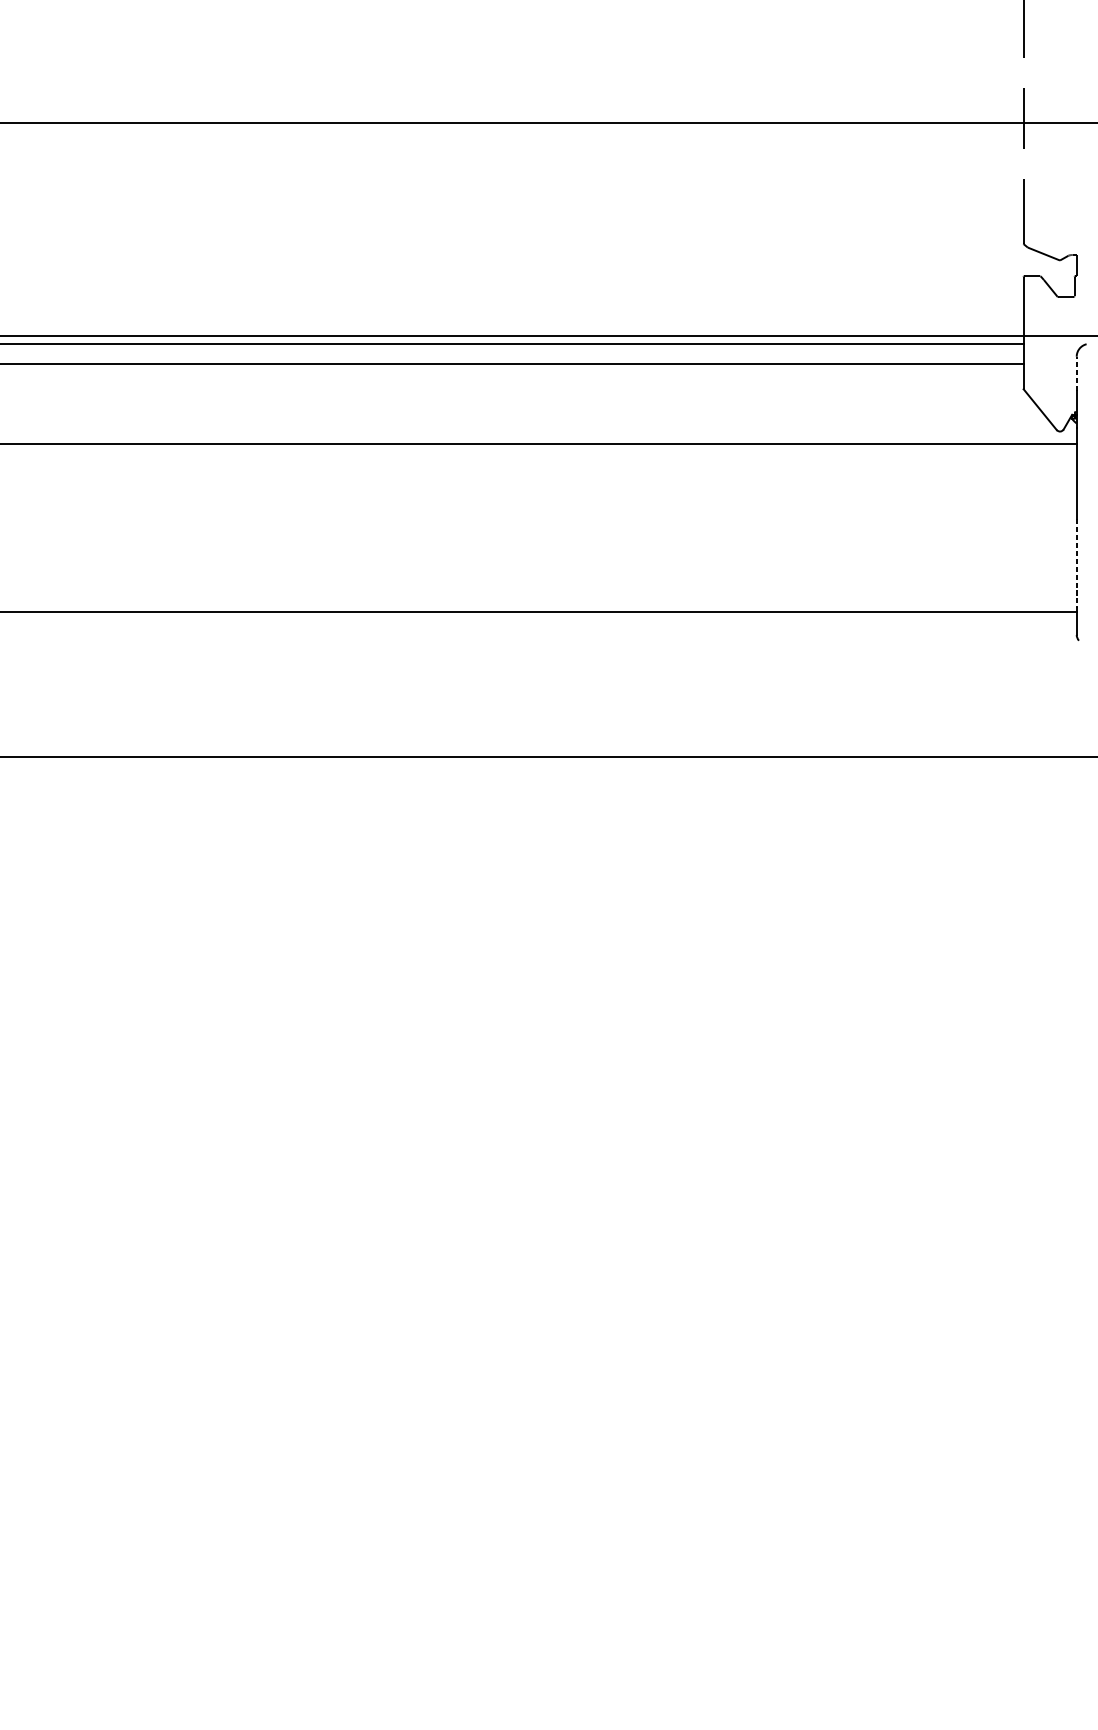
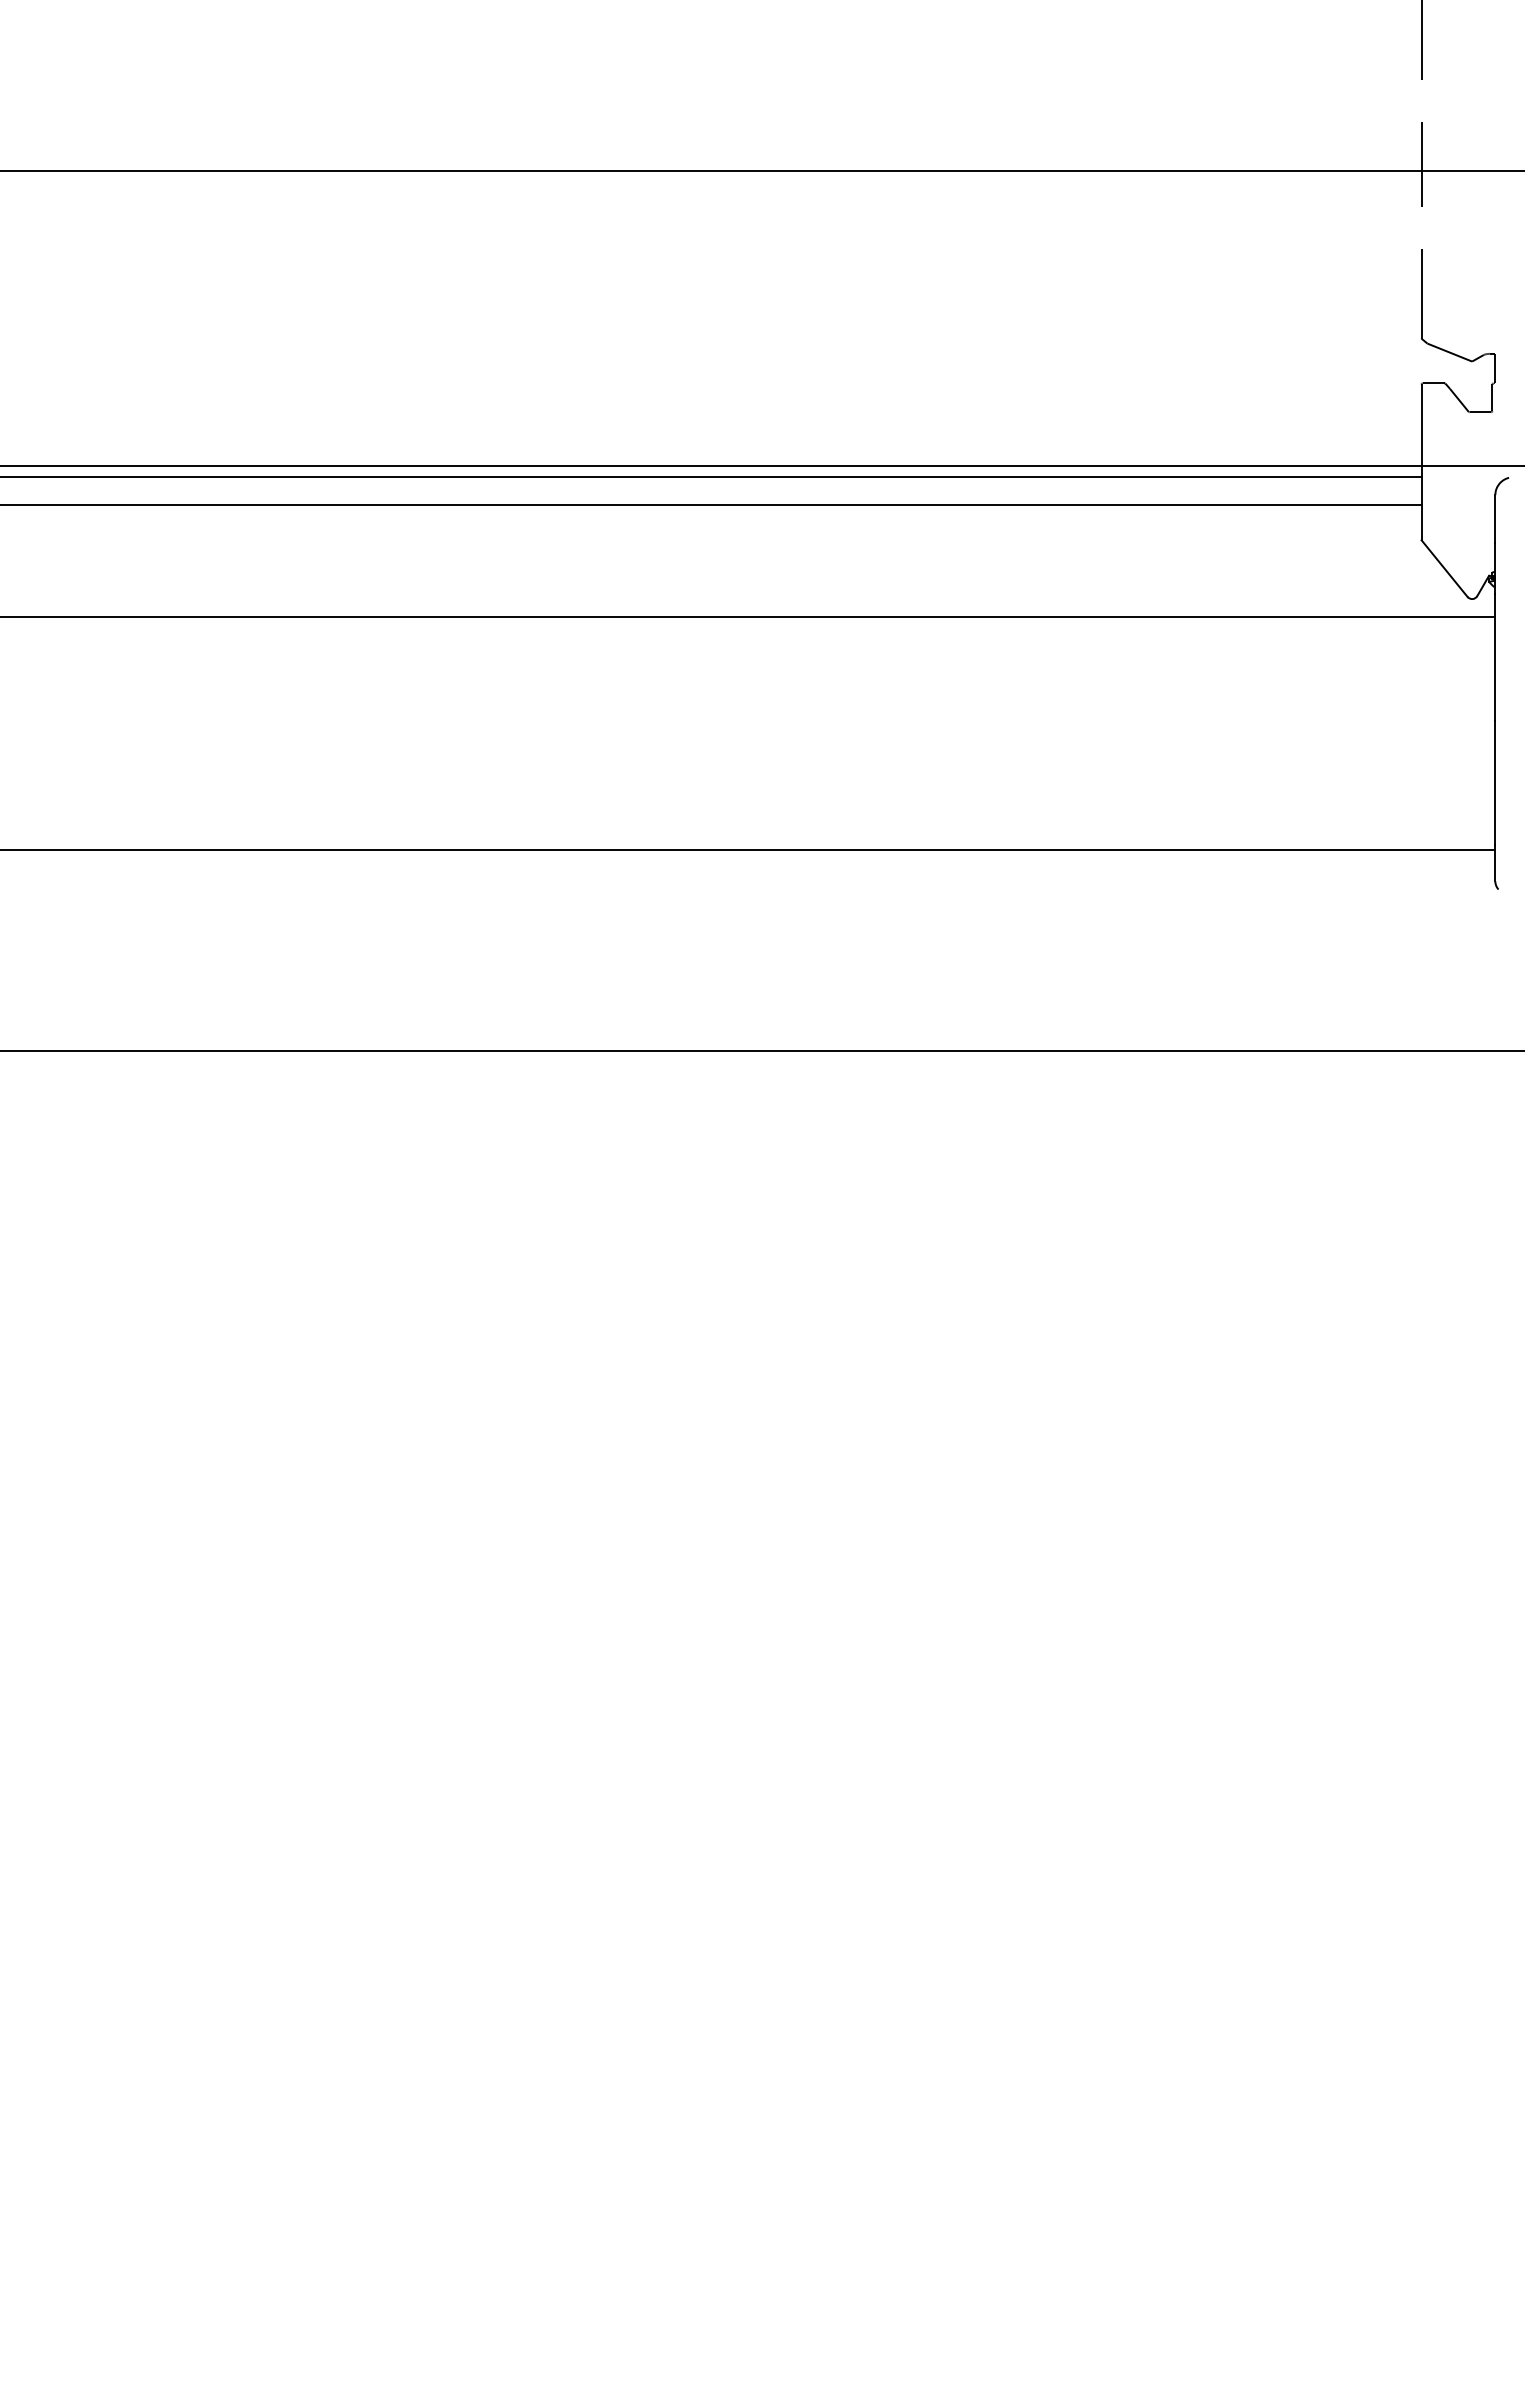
line: (1076, 374) -> (1495, 519), dashed -> solid
line: (1076, 563) -> (1495, 782), dashed -> solid

